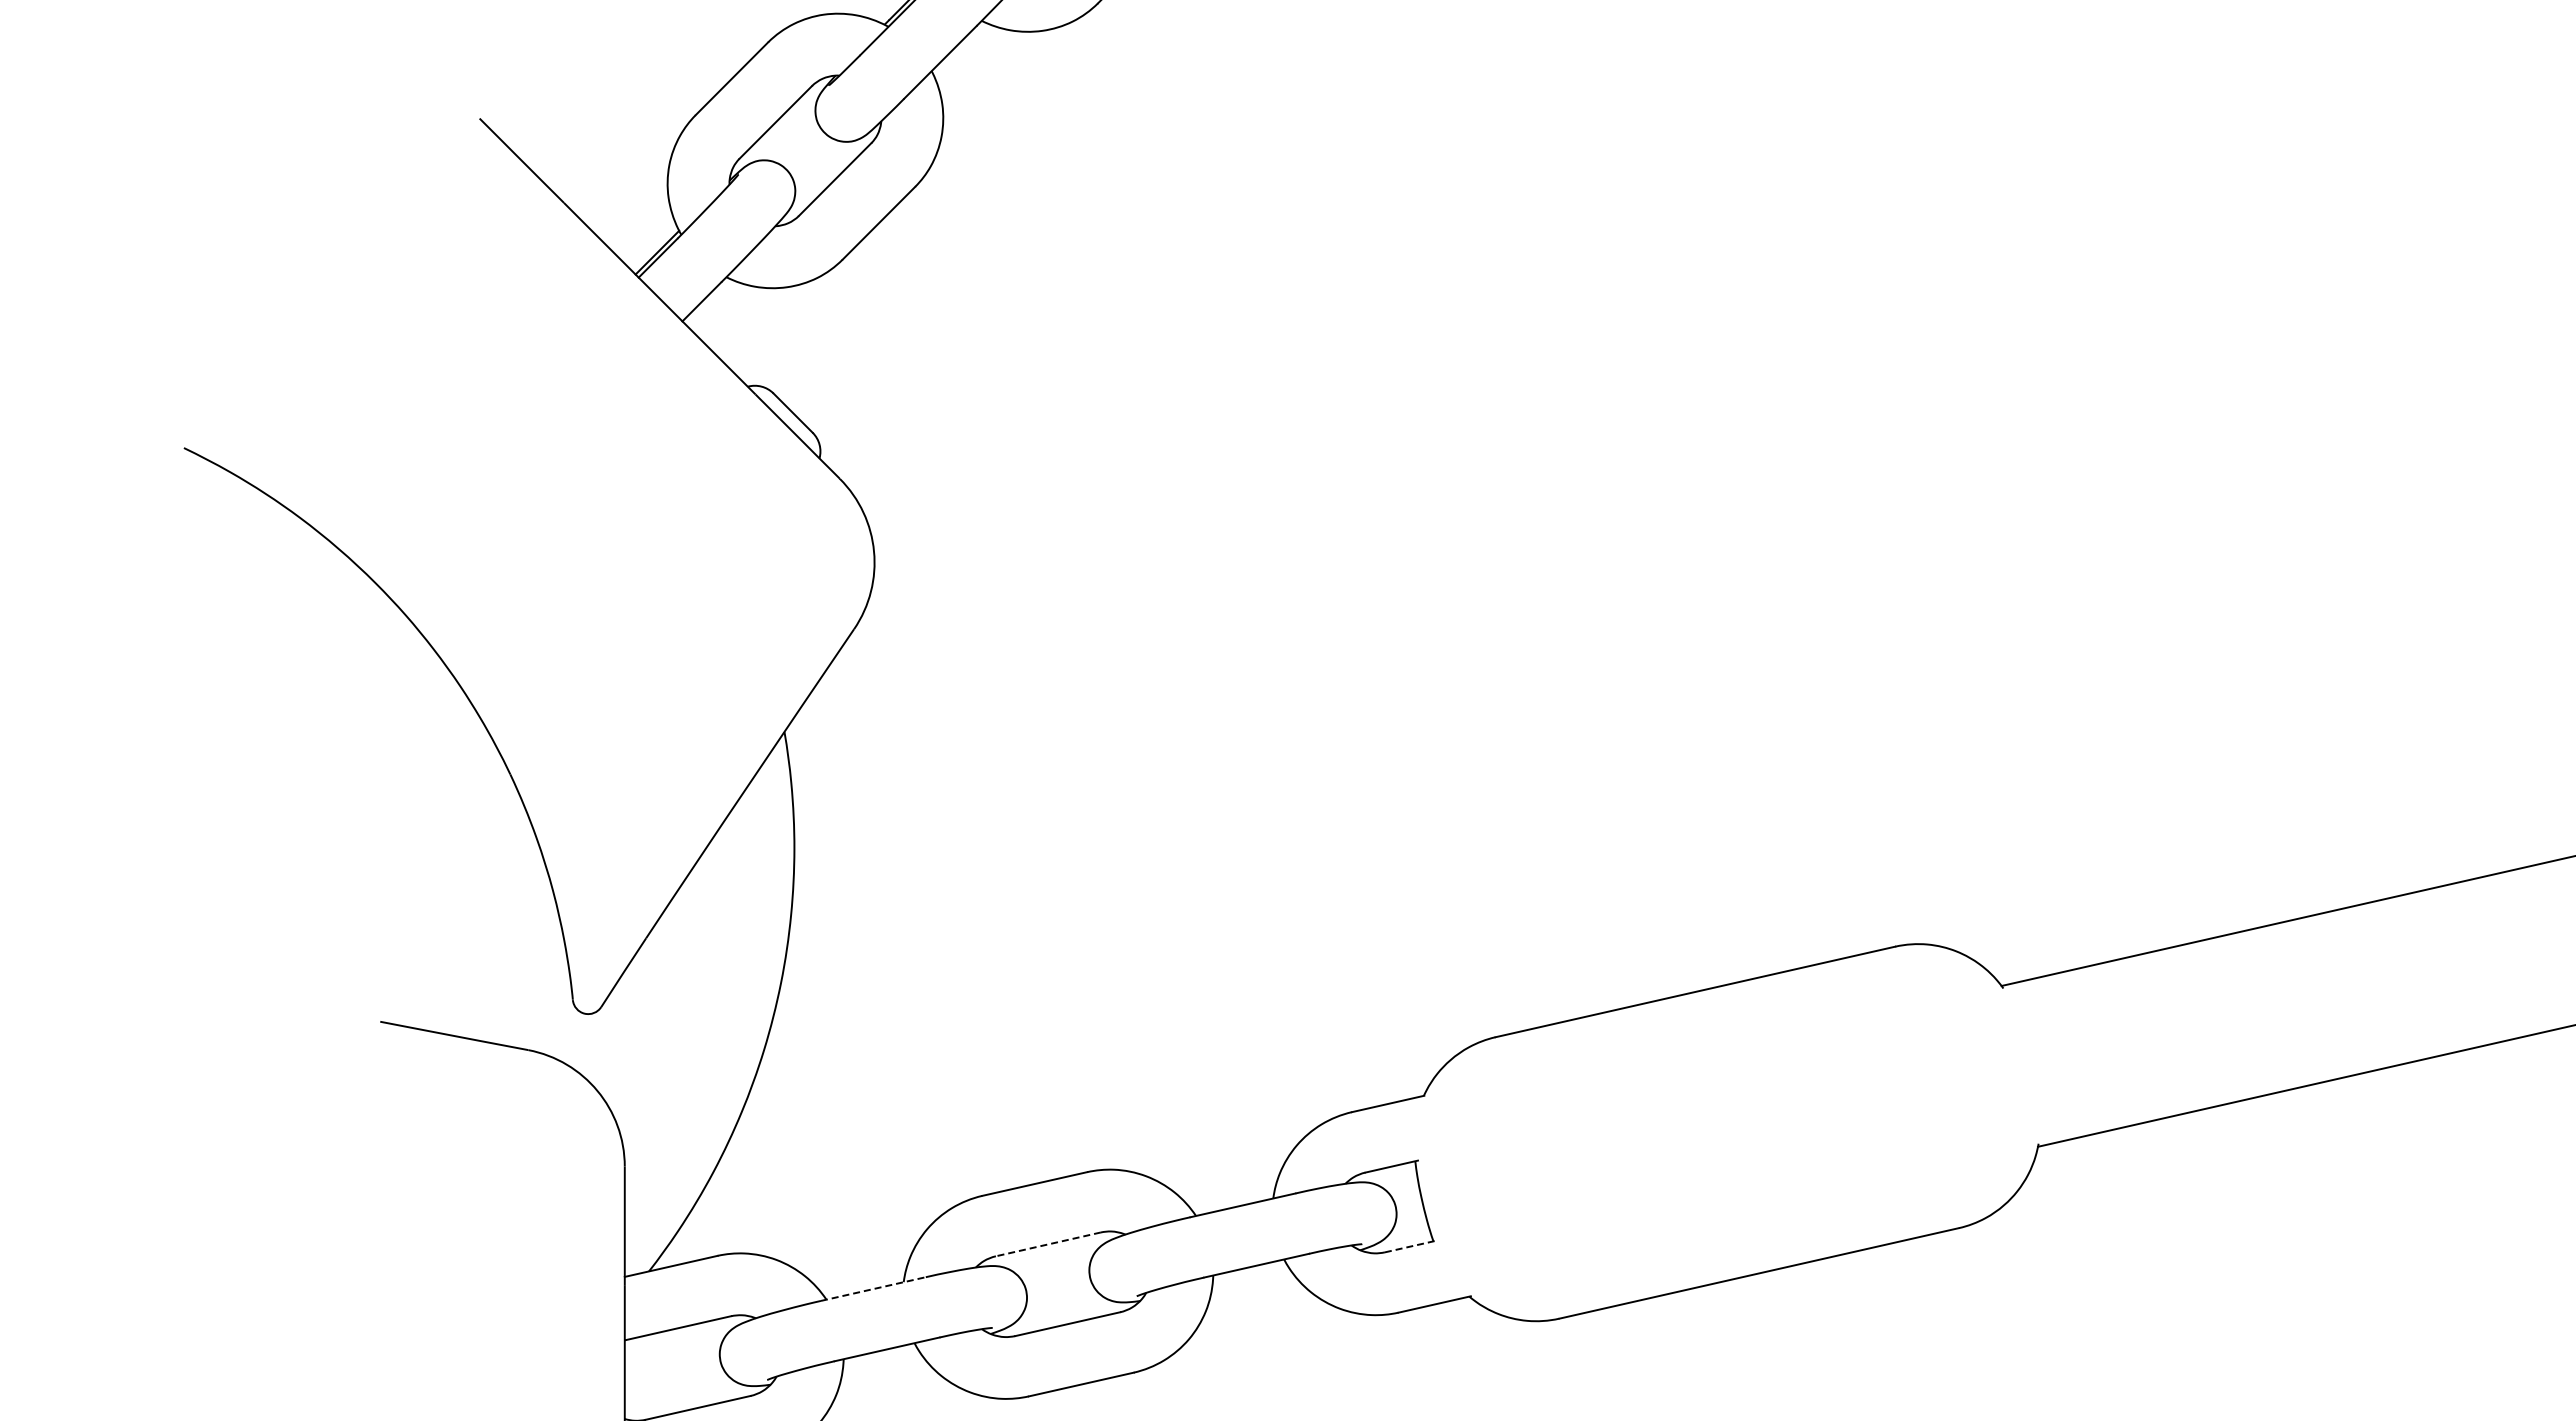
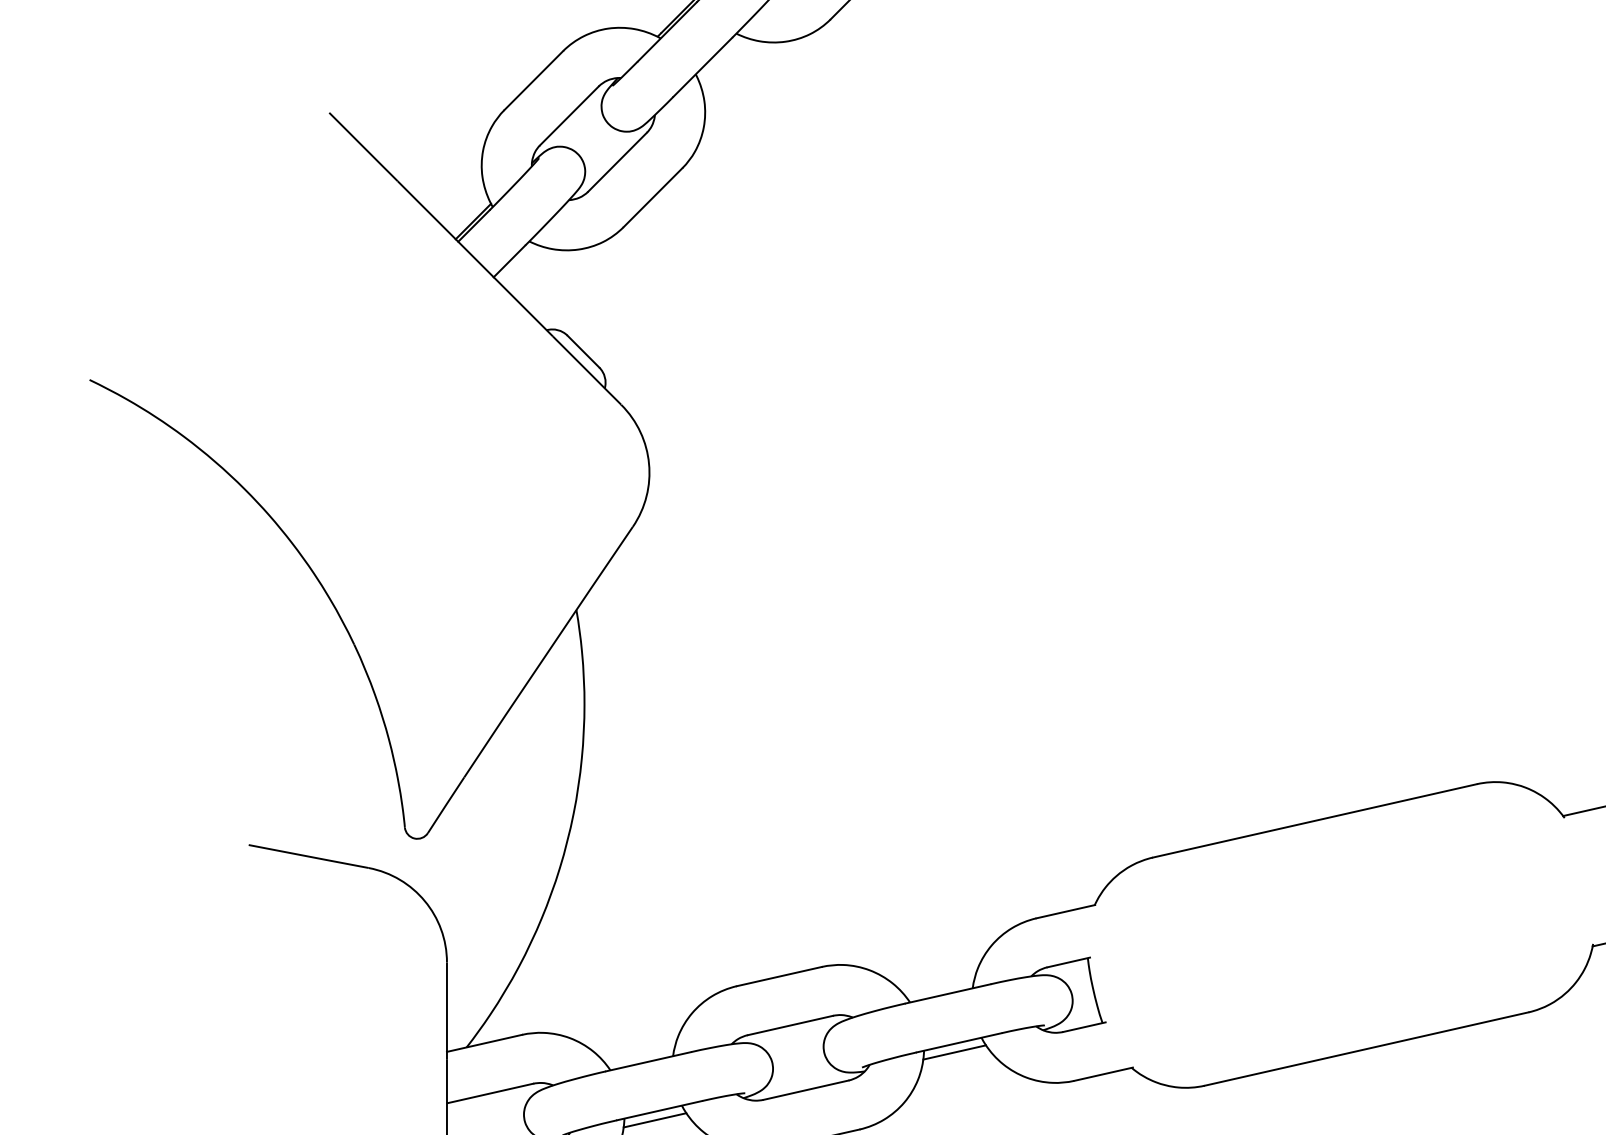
line: (1048, 1244) -> (790, 1025), dashed -> solid
line: (1411, 1246) -> (1084, 1027), dashed -> solid
line: (1250, 1277) -> (954, 1052), added
line: (873, 1289) -> (648, 1062), dashed -> solid
line: (881, 1361) -> (655, 1120), added

